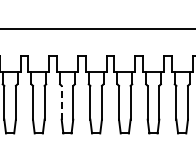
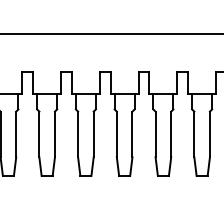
line: (61, 102) -> (39, 134), dashed -> solid

